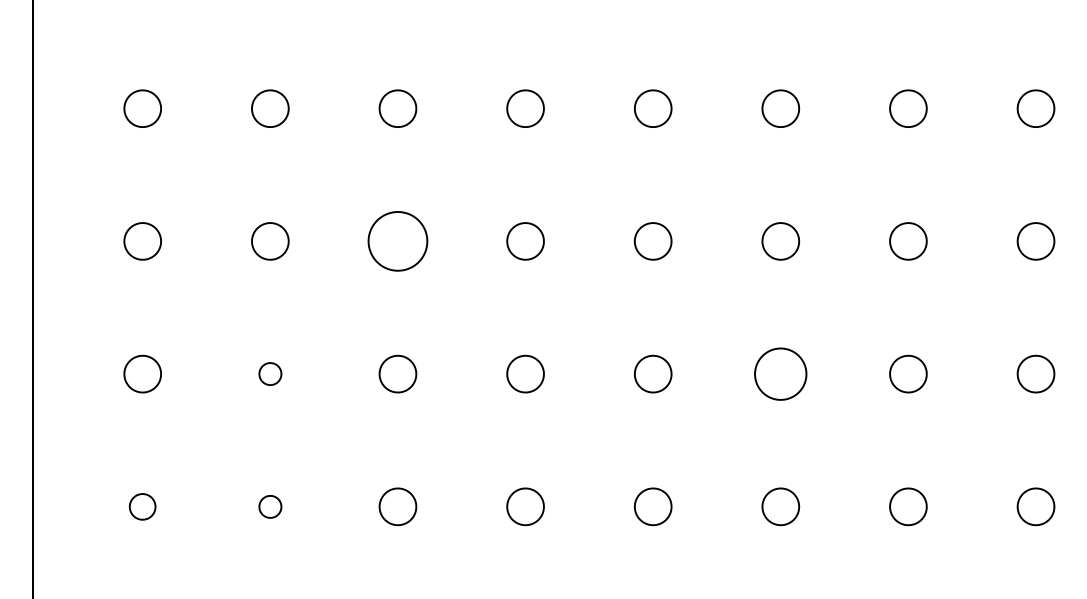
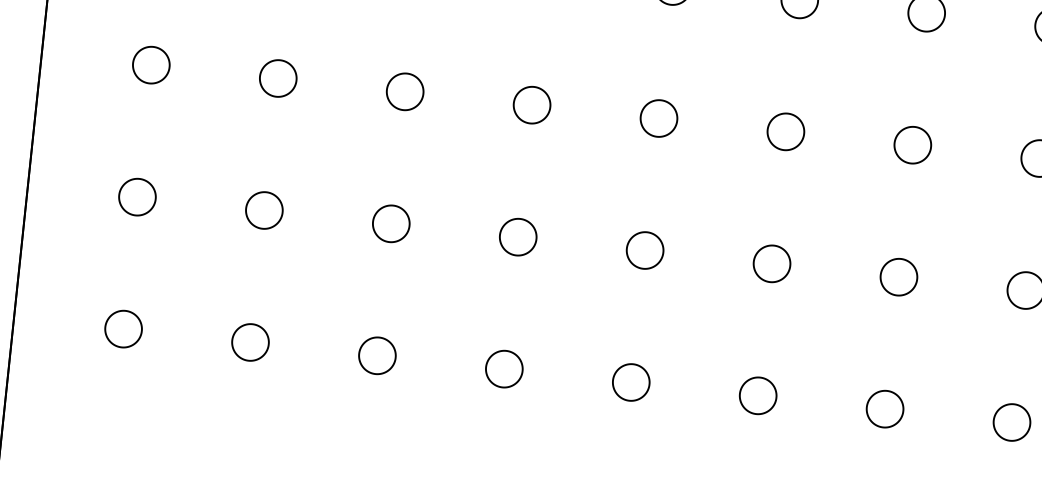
part: (397, 241) -> (404, 91), size x0.62
part: (270, 373) -> (264, 209), size x1.67
part: (780, 373) -> (771, 263), size x0.71
part: (142, 506) -> (123, 328), size x1.43
part: (270, 506) -> (250, 342), size x1.67

